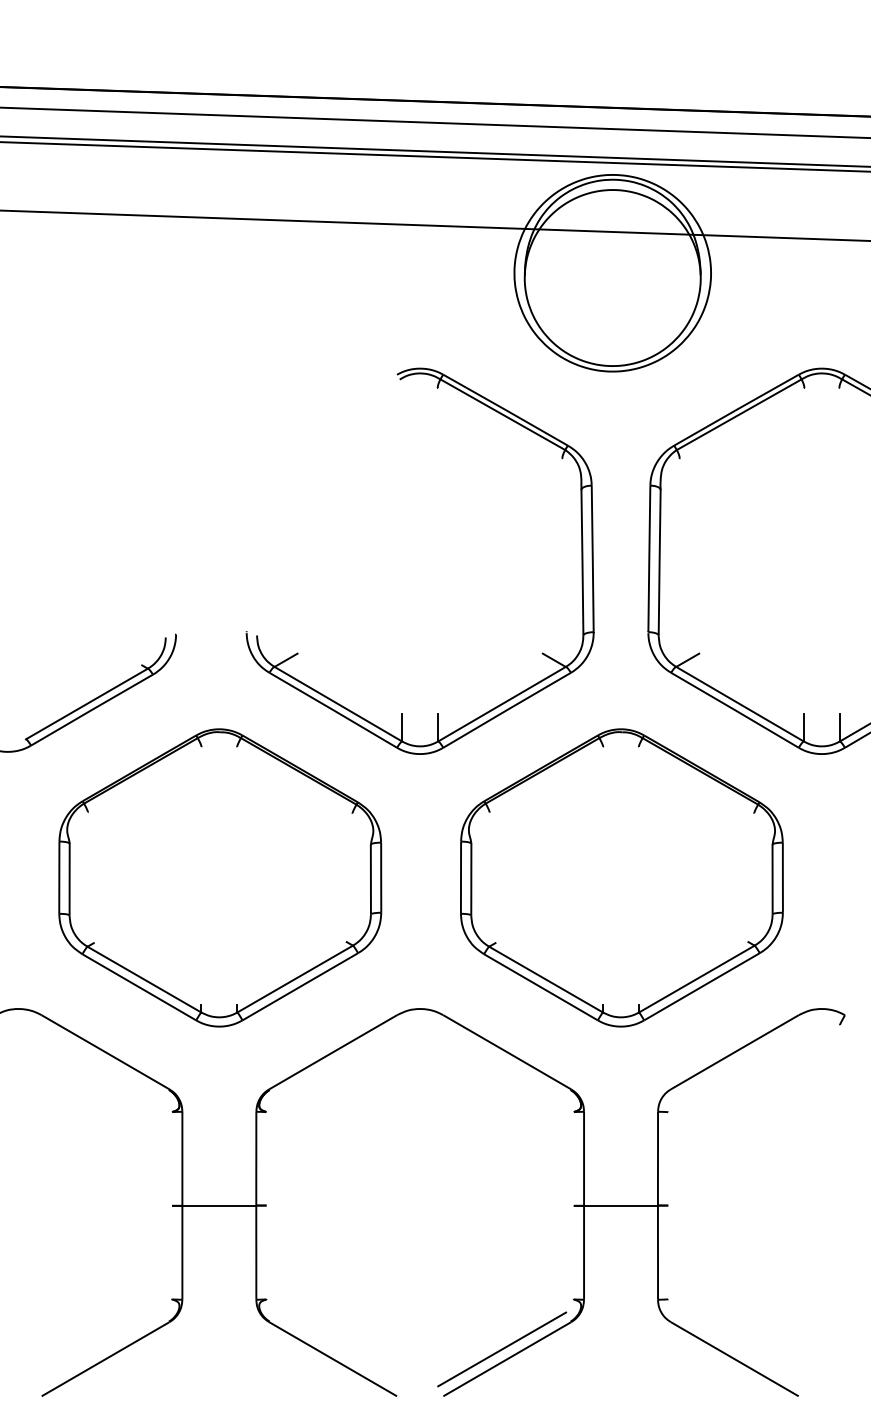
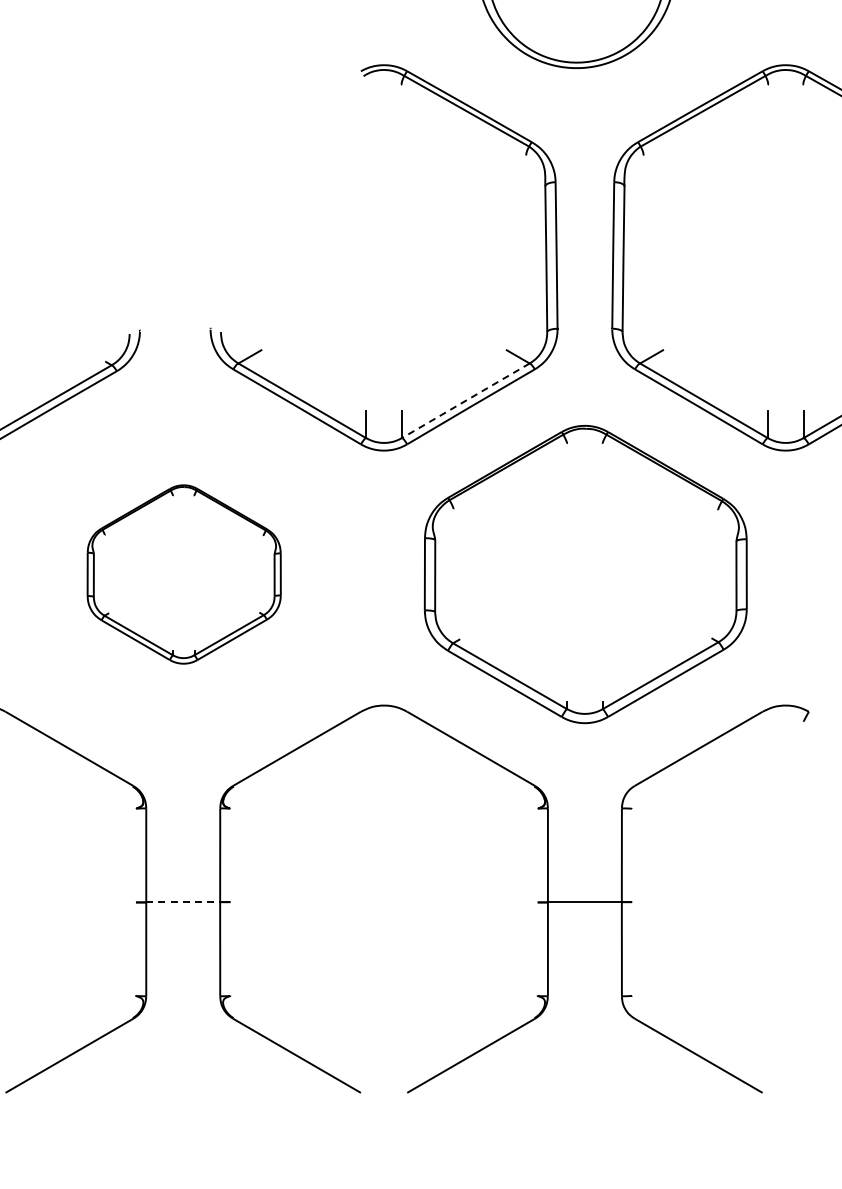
line: (502, 704) -> (466, 401), solid -> dashed
part: (220, 877) -> (184, 574), size x0.6
line: (219, 1205) -> (183, 902), solid -> dashed
line: (502, 1349) -> (466, 1046), removed

